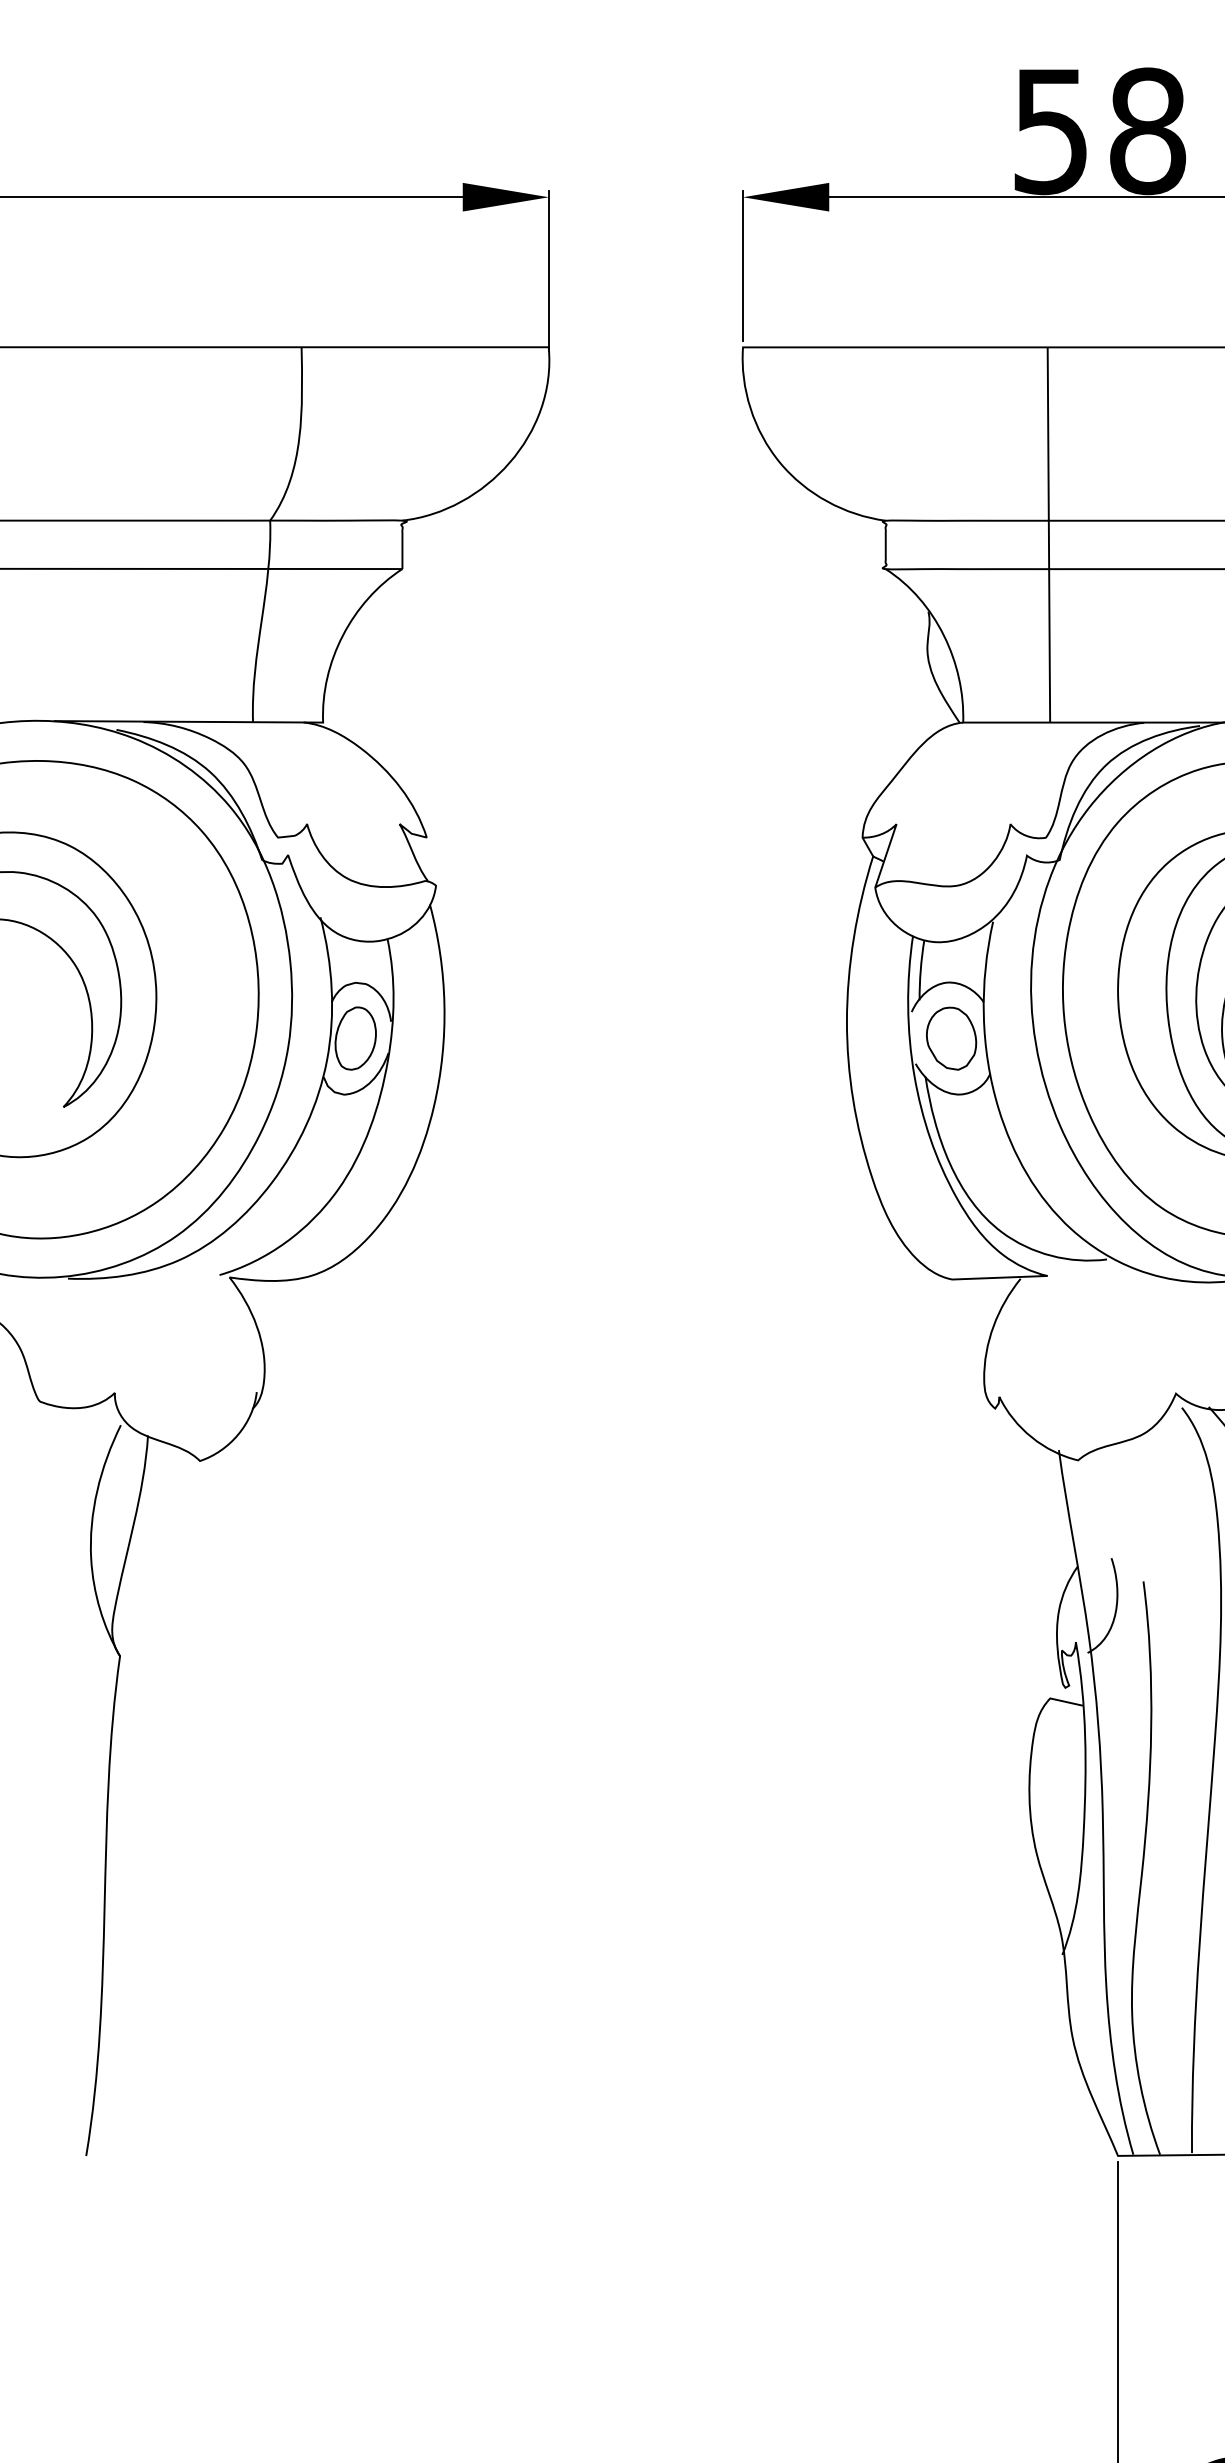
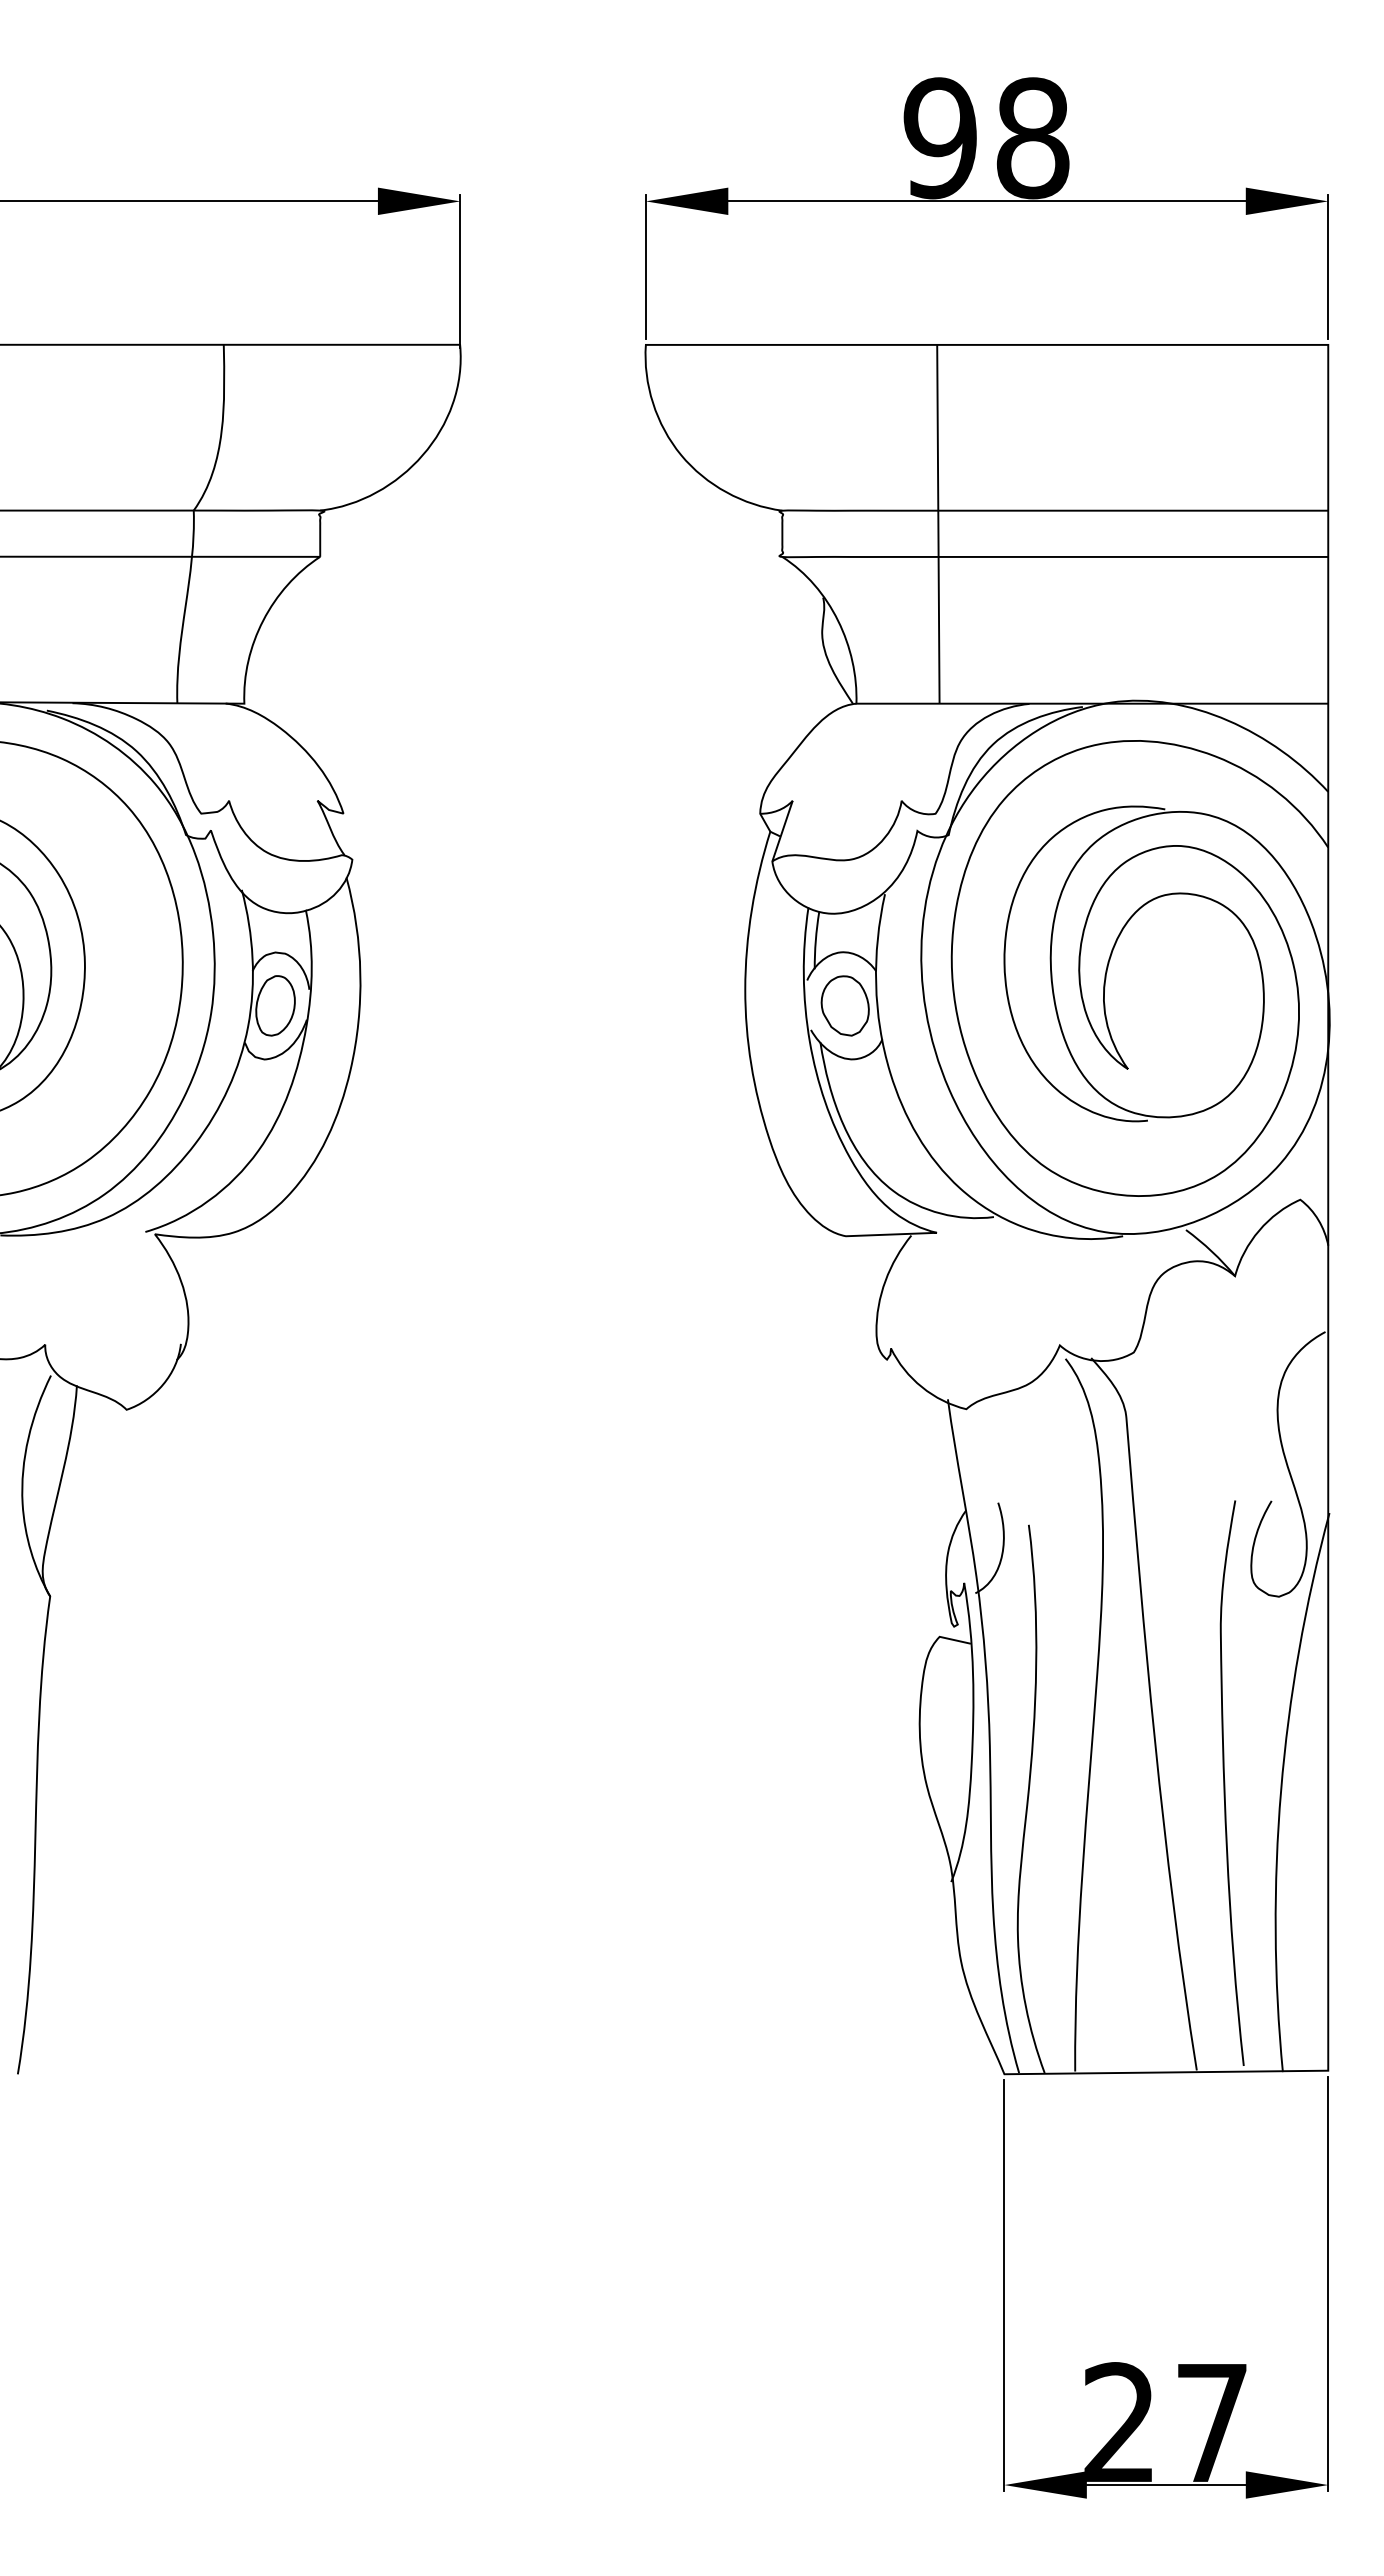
text: (1050, 131) -> (939, 138), 58 -> 98

